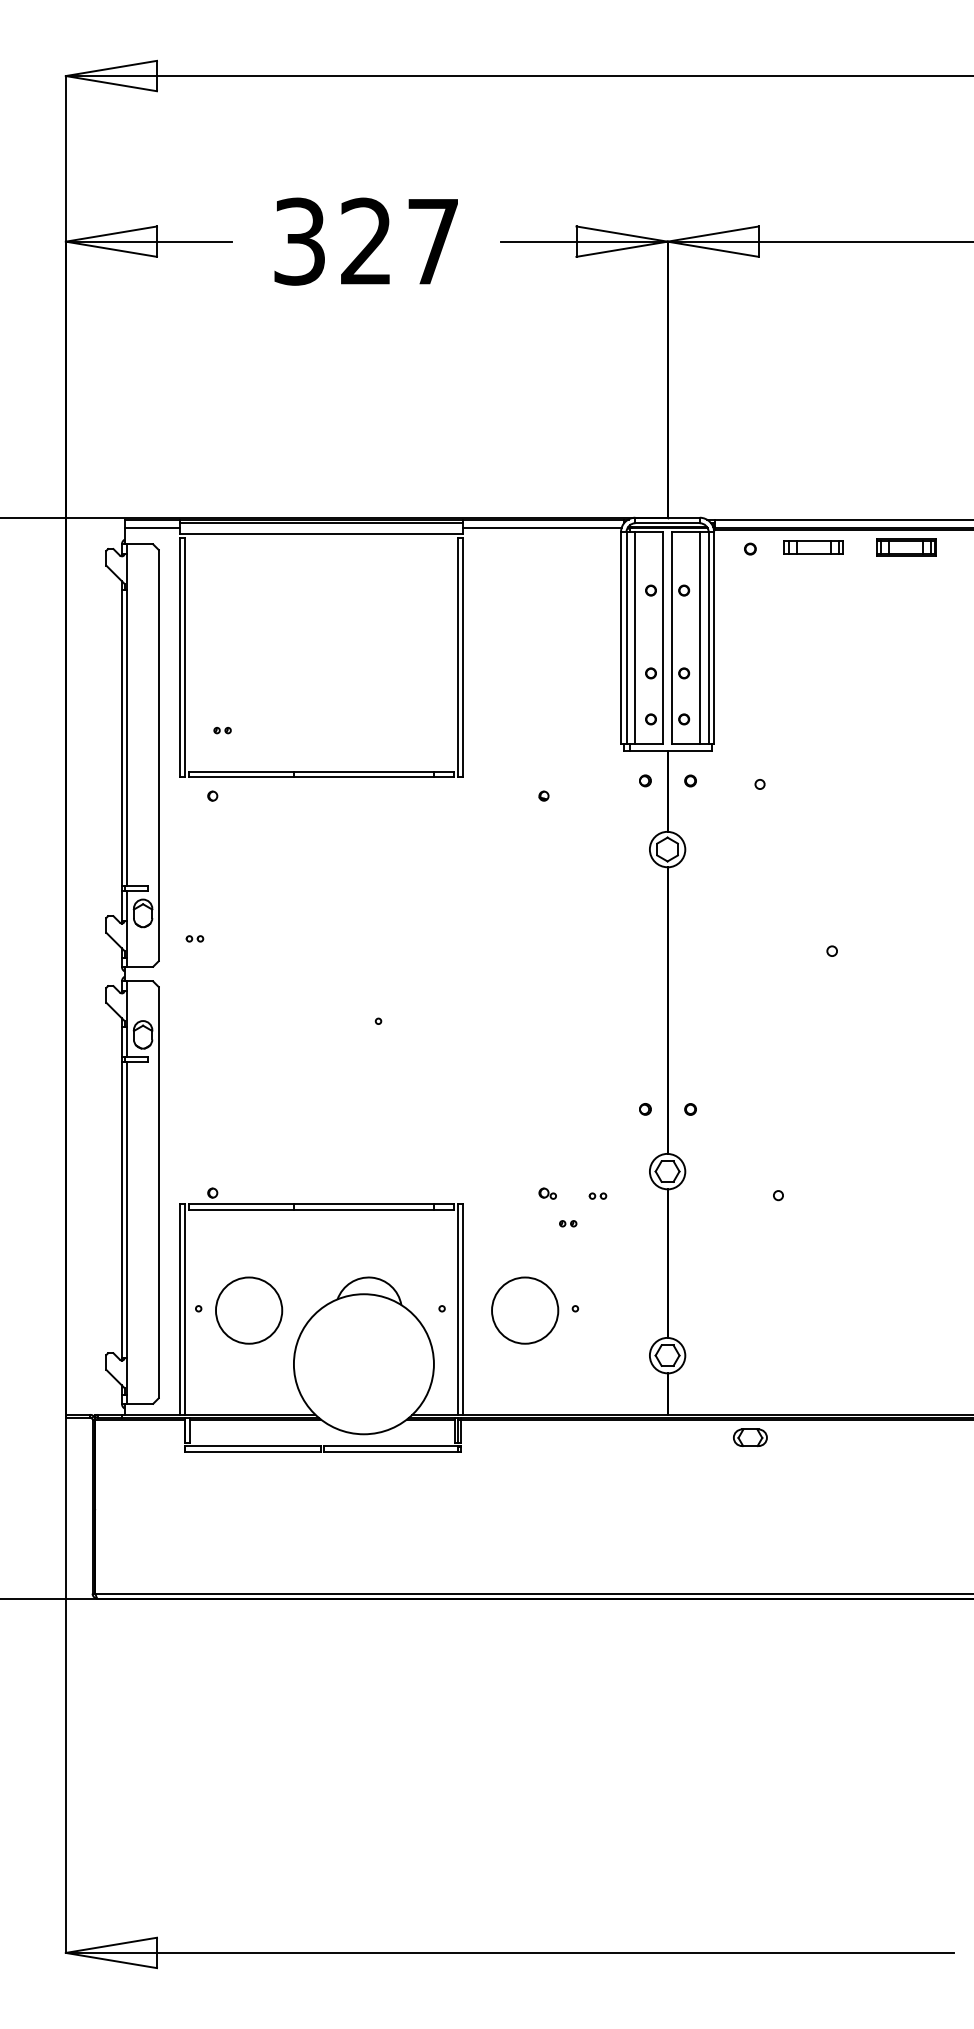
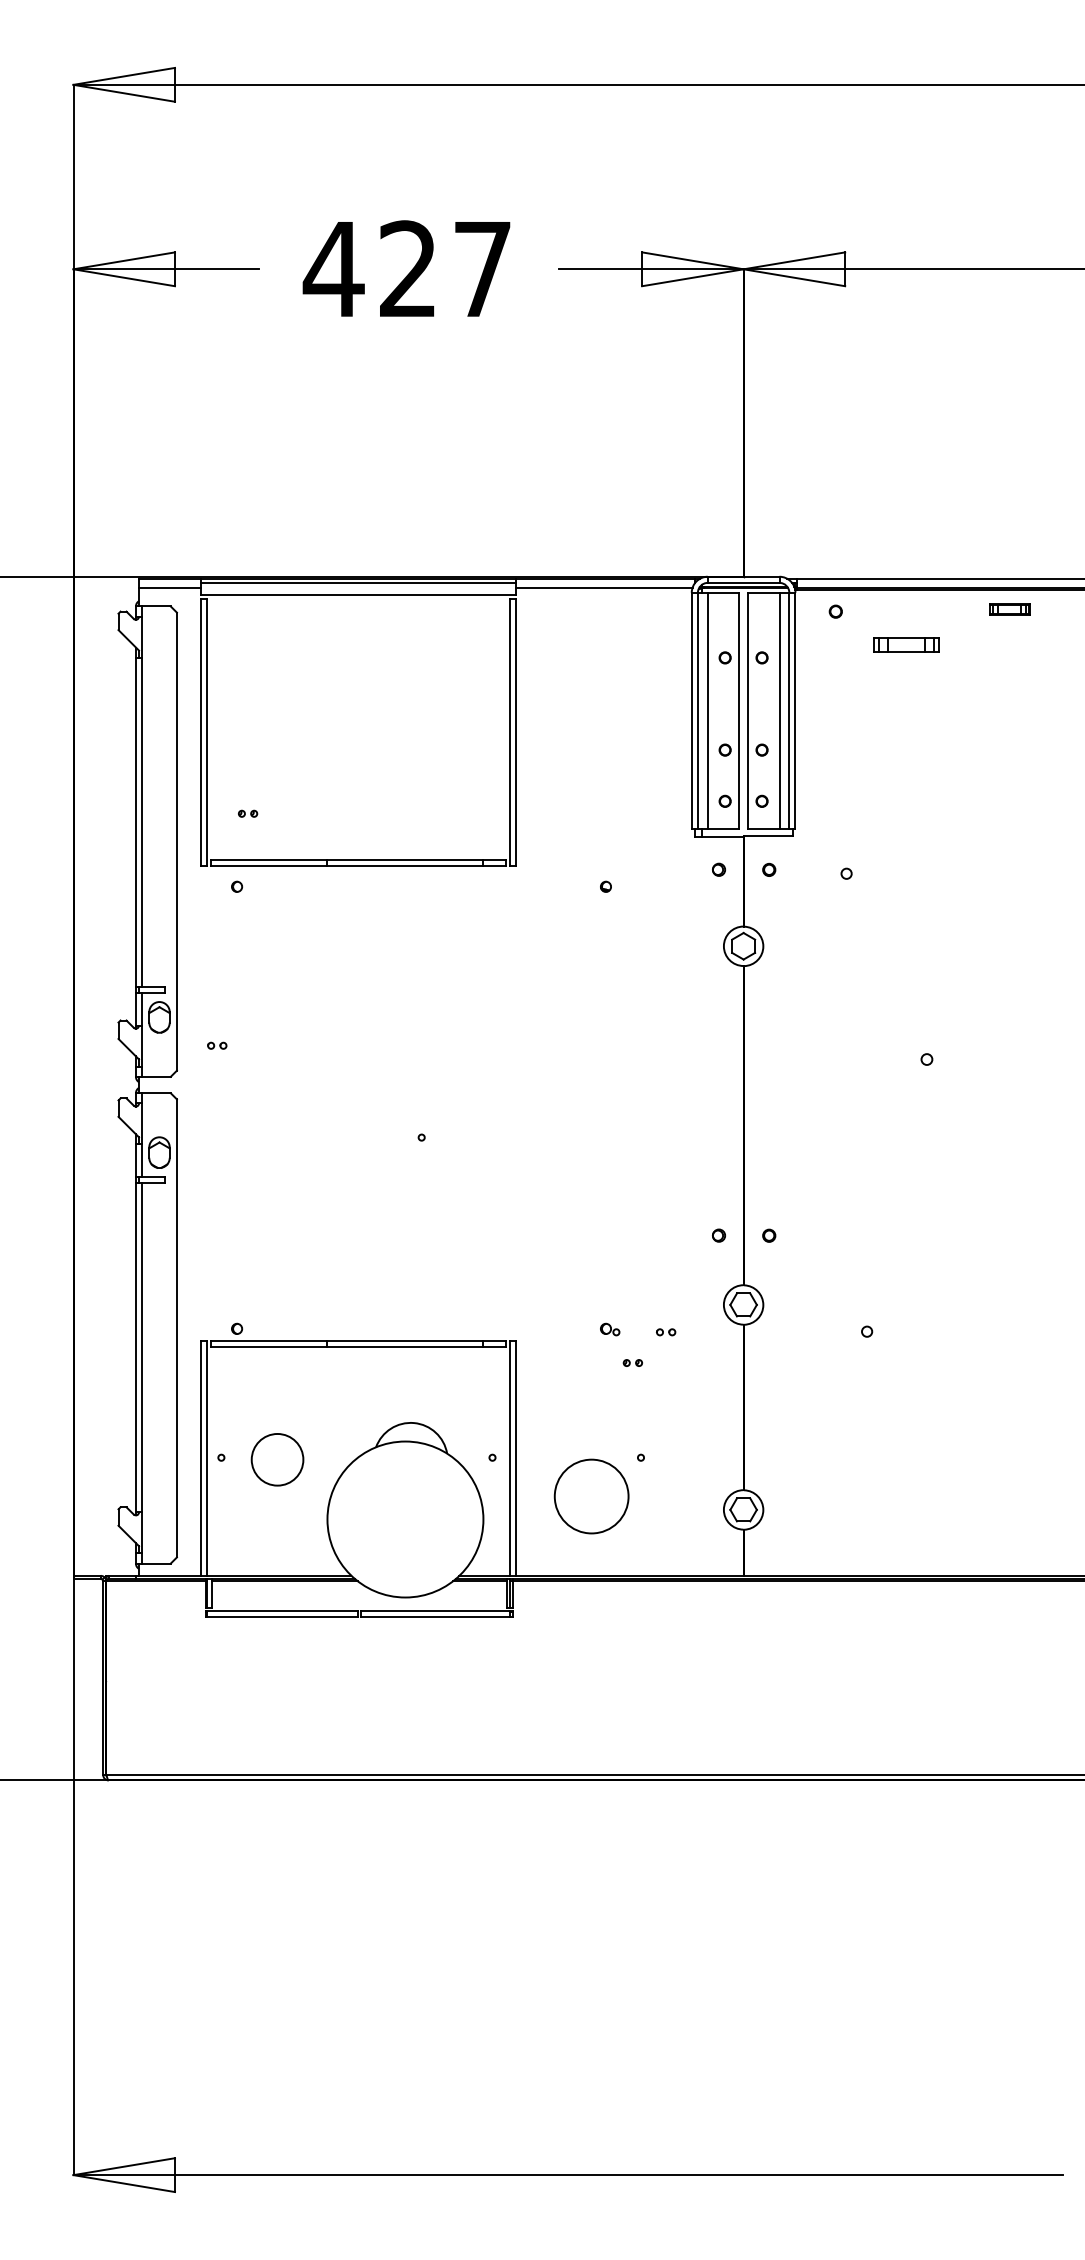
text: (299, 241) -> (333, 269), 327 -> 427
part: (813, 547) -> (906, 645), moved
part: (906, 547) -> (1009, 609), size x0.6
circle: (248, 1310) -> (276, 1459), size x0.7
circle: (525, 1310) -> (592, 1496), moved
part: (750, 1437) -> (835, 1601), removed

